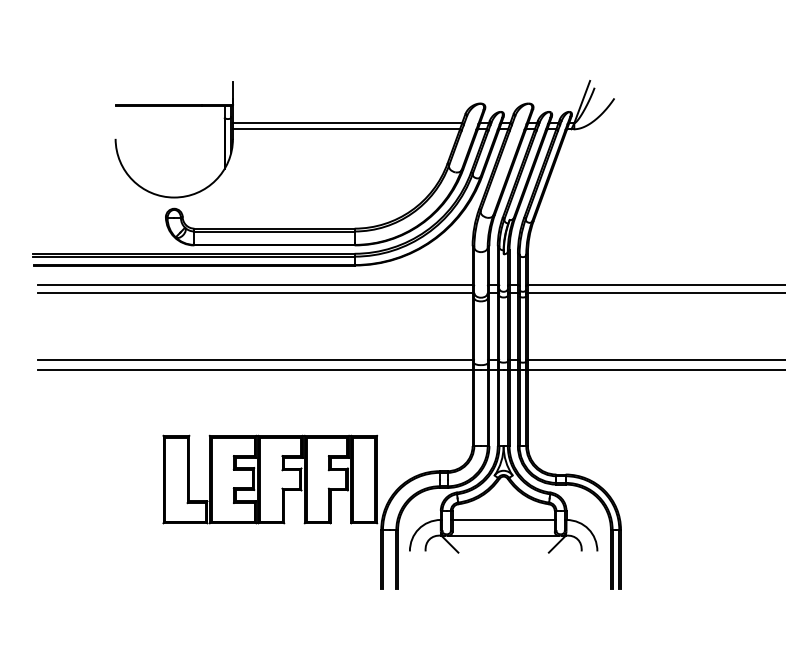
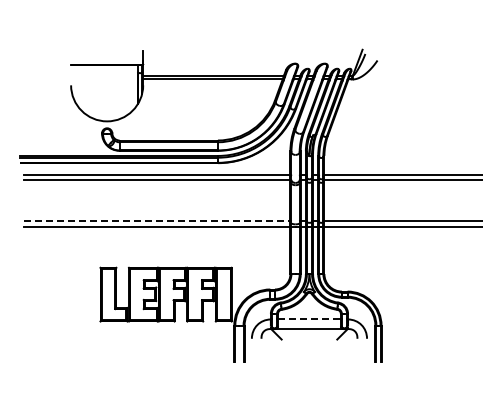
line: (256, 358) -> (157, 220), solid -> dashed
line: (503, 520) -> (309, 319), solid -> dashed

